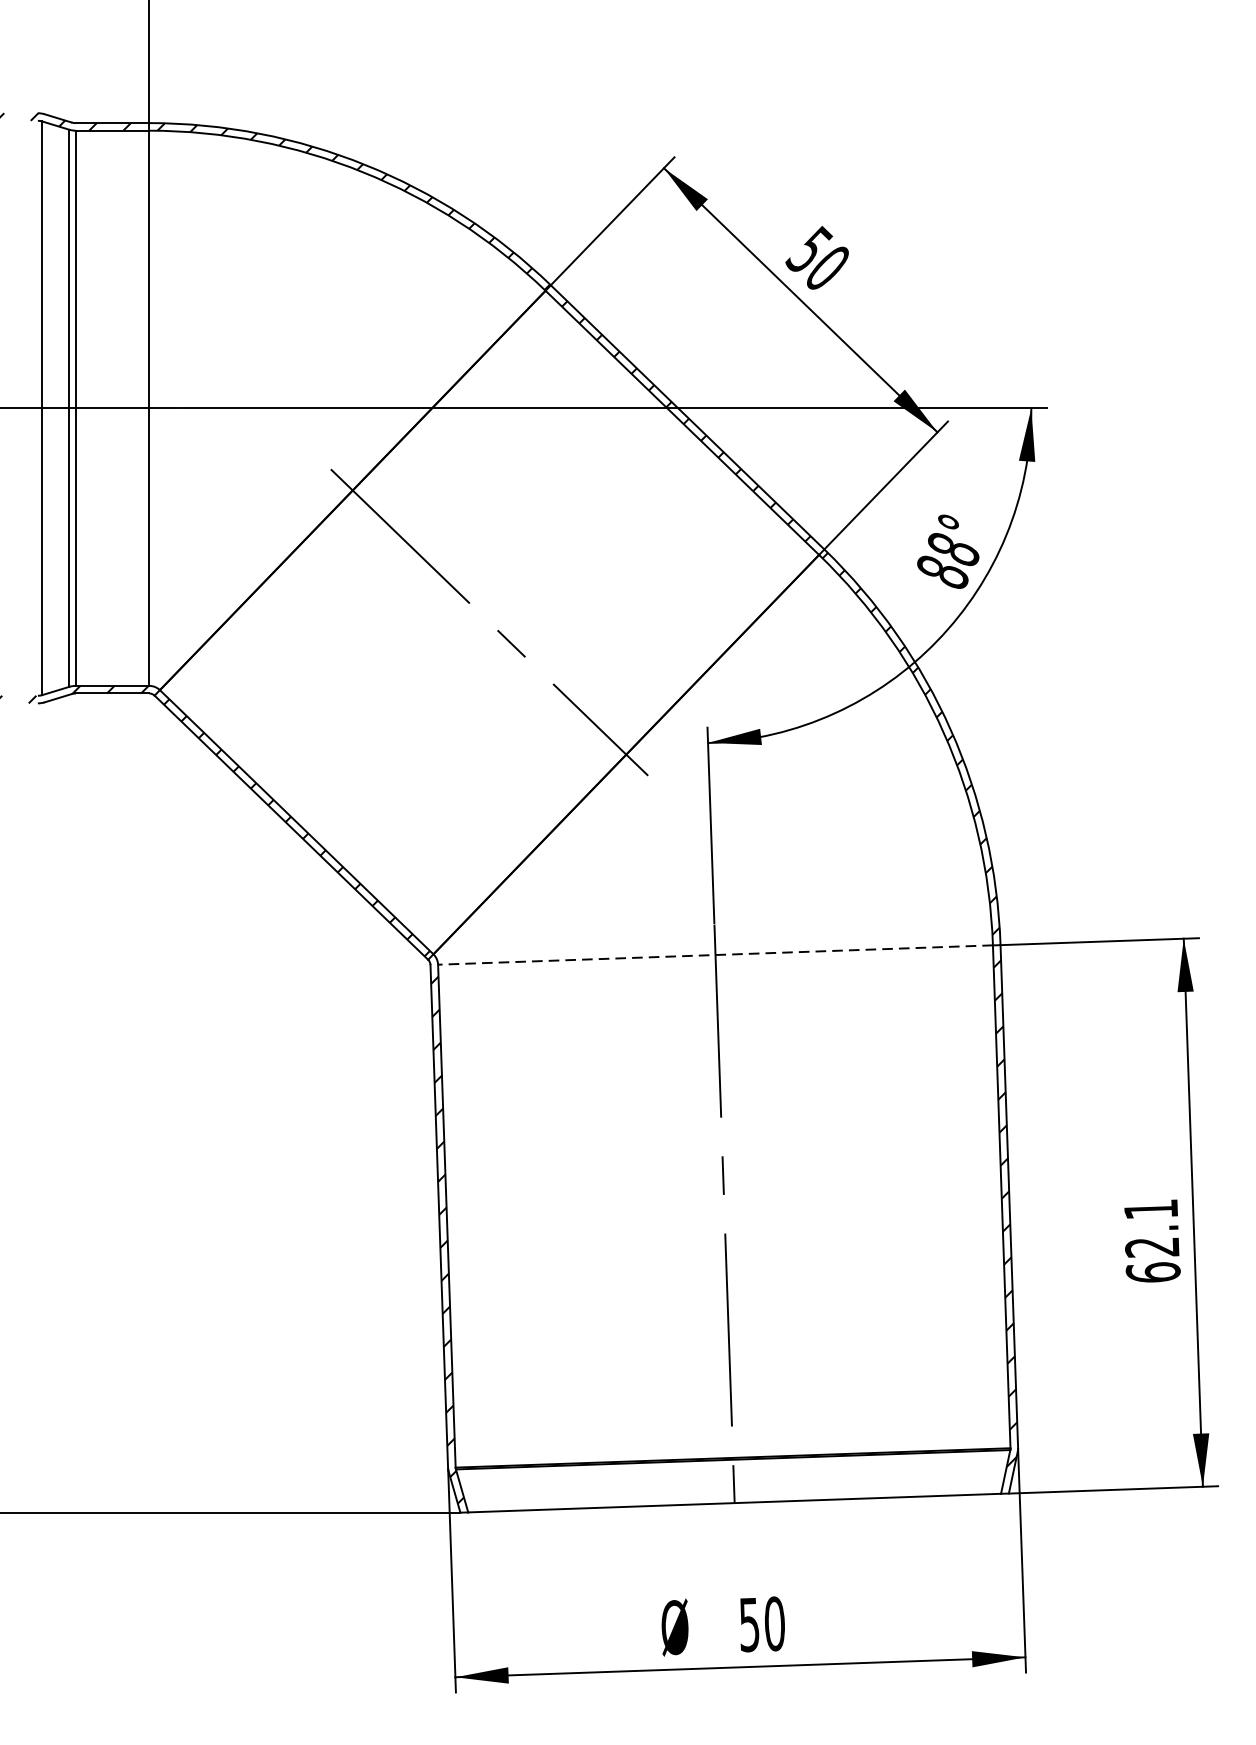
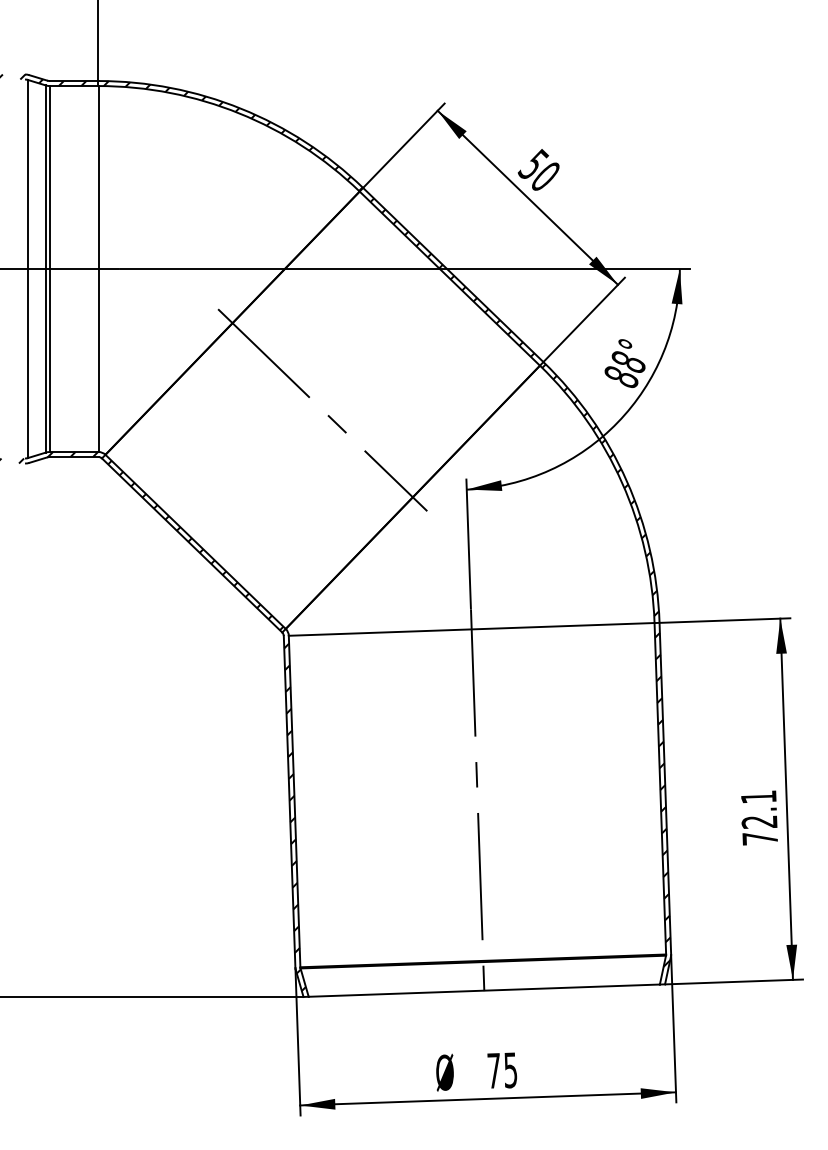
line: (715, 955) -> (471, 629), dashed -> solid
text: (1153, 1272) -> (760, 838), 62.1 -> 72.1
text: (762, 1624) -> (502, 1070), 50 -> 75

